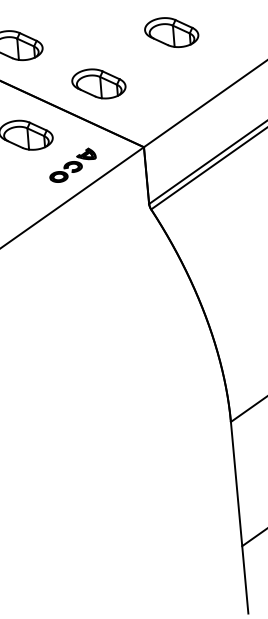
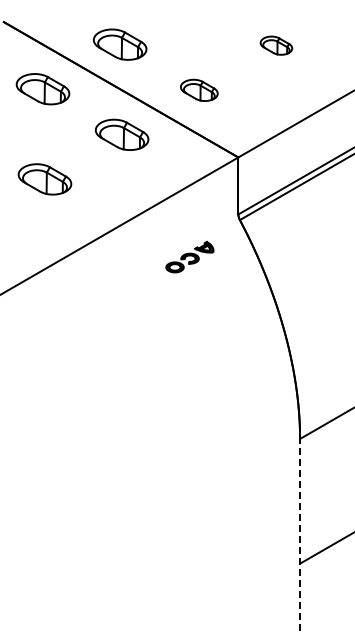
part: (171, 32) -> (276, 45), size x0.6
part: (99, 84) -> (199, 90), size x0.7
part: (72, 165) -> (189, 257), moved
line: (239, 517) -> (300, 534), solid -> dashed

